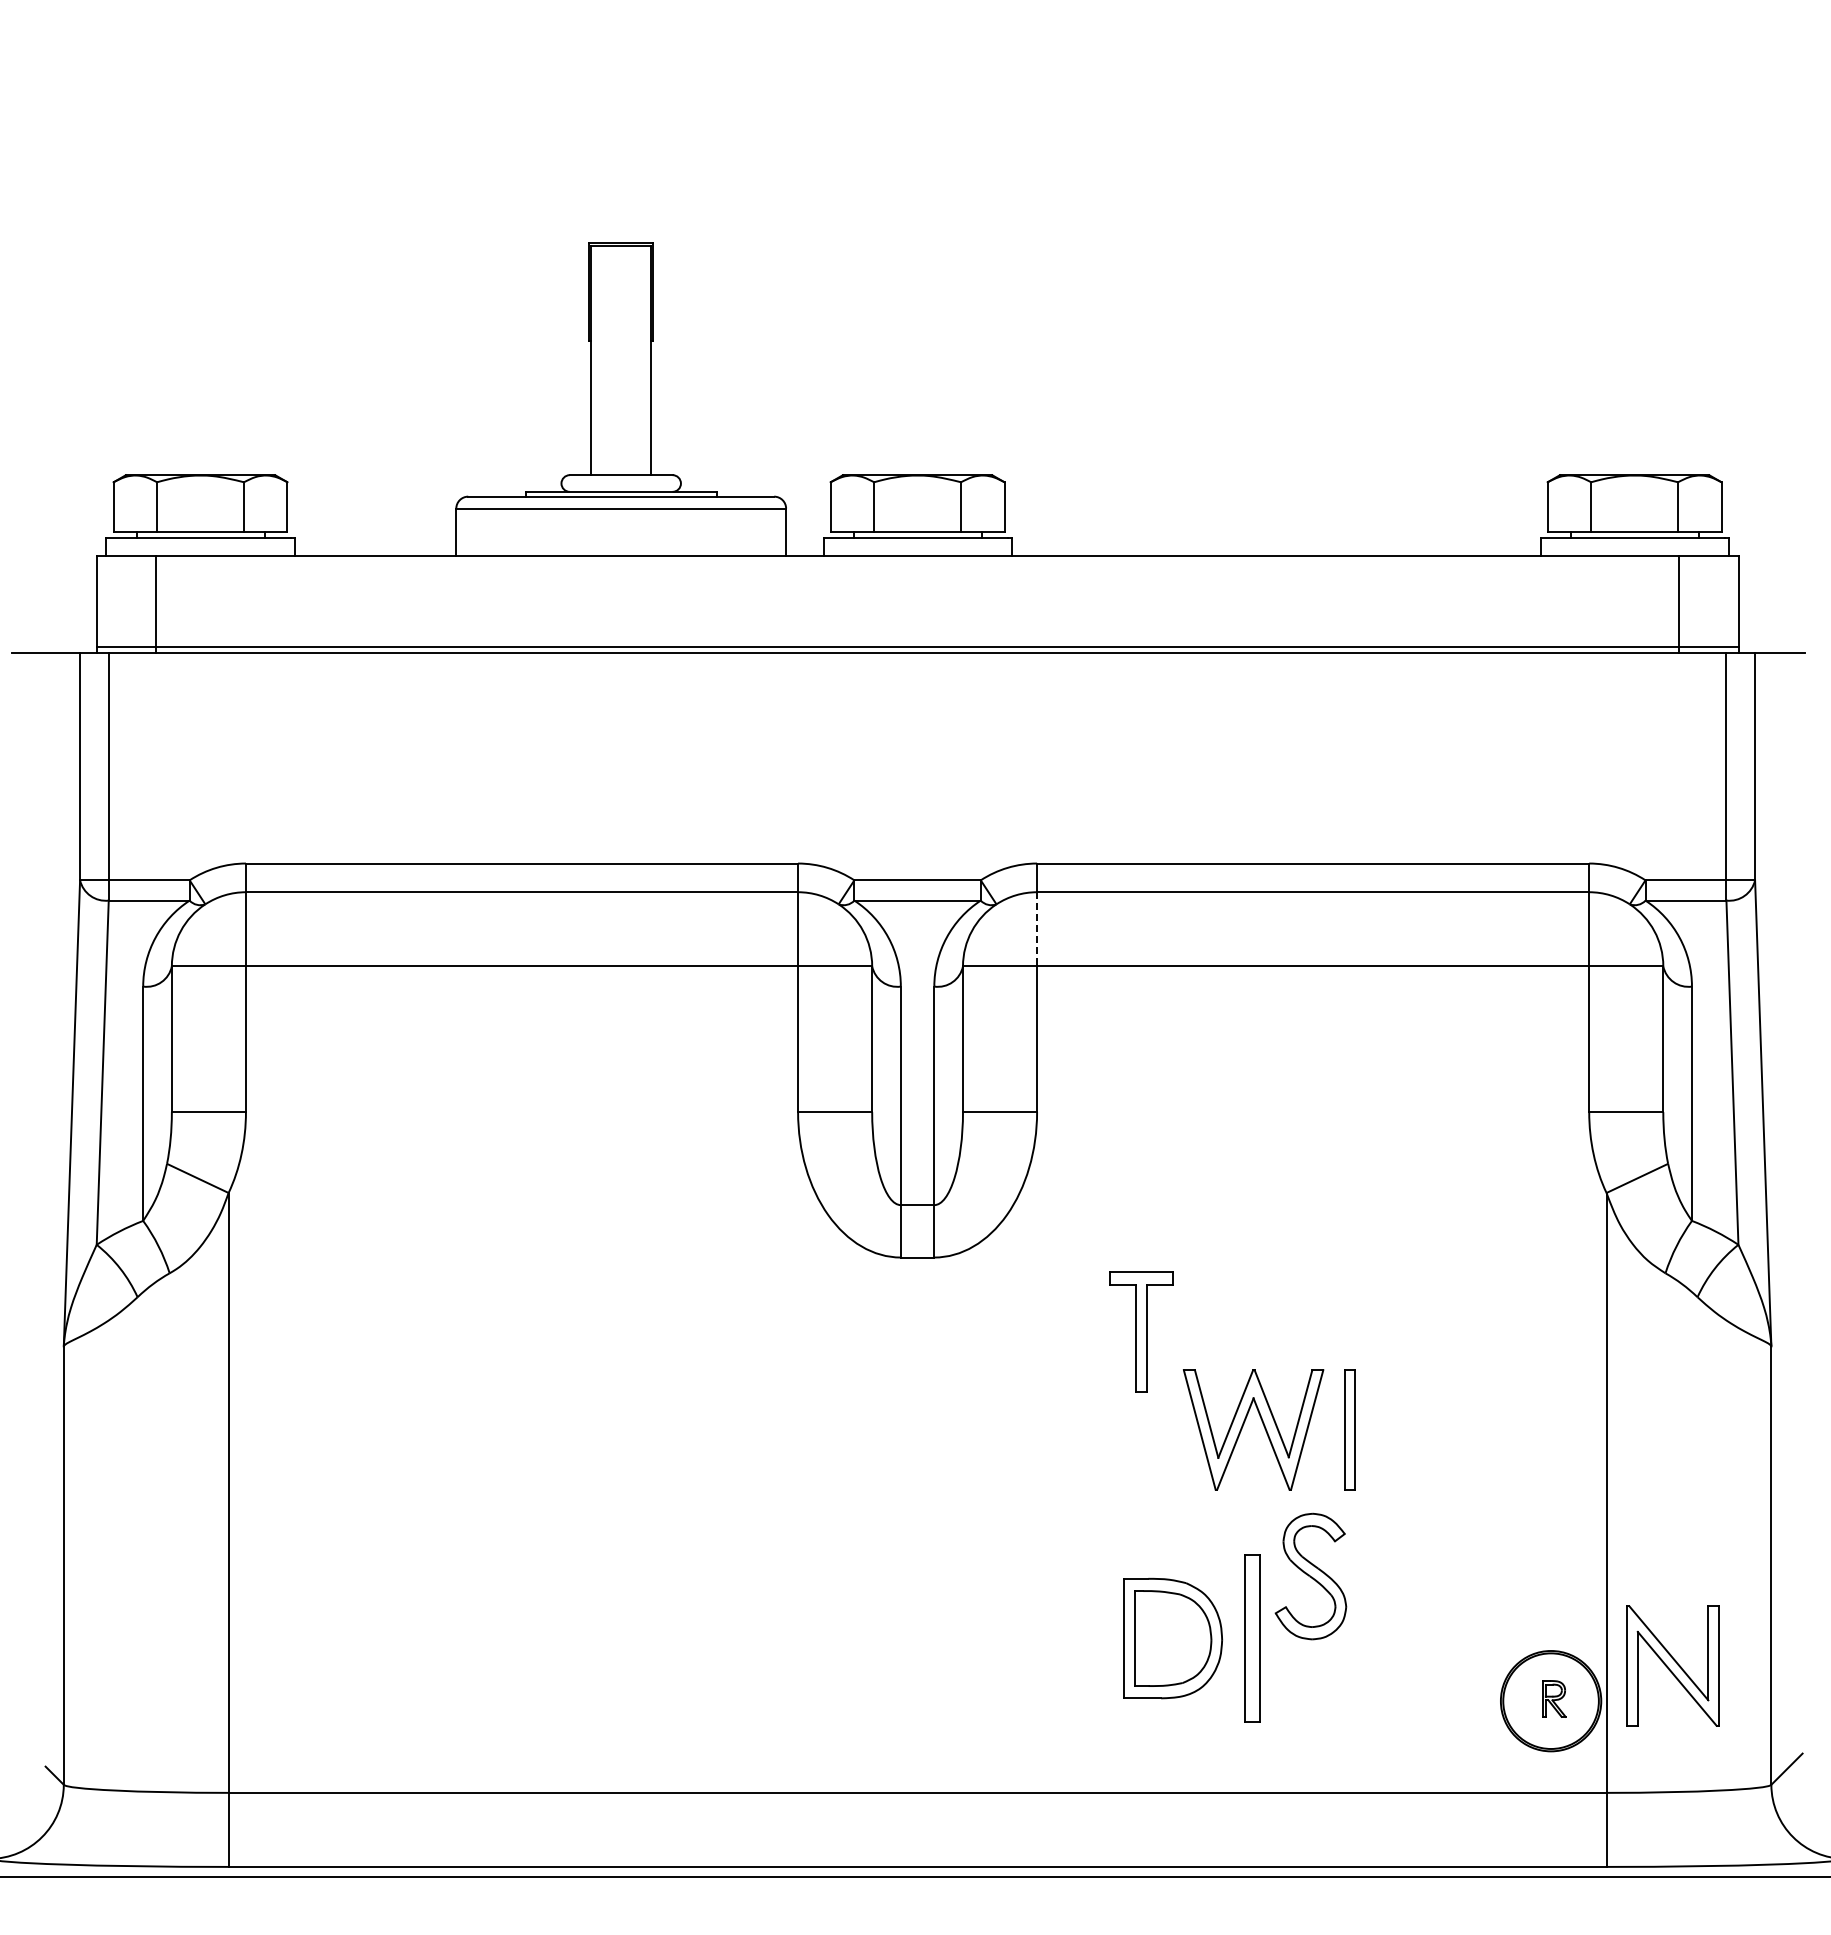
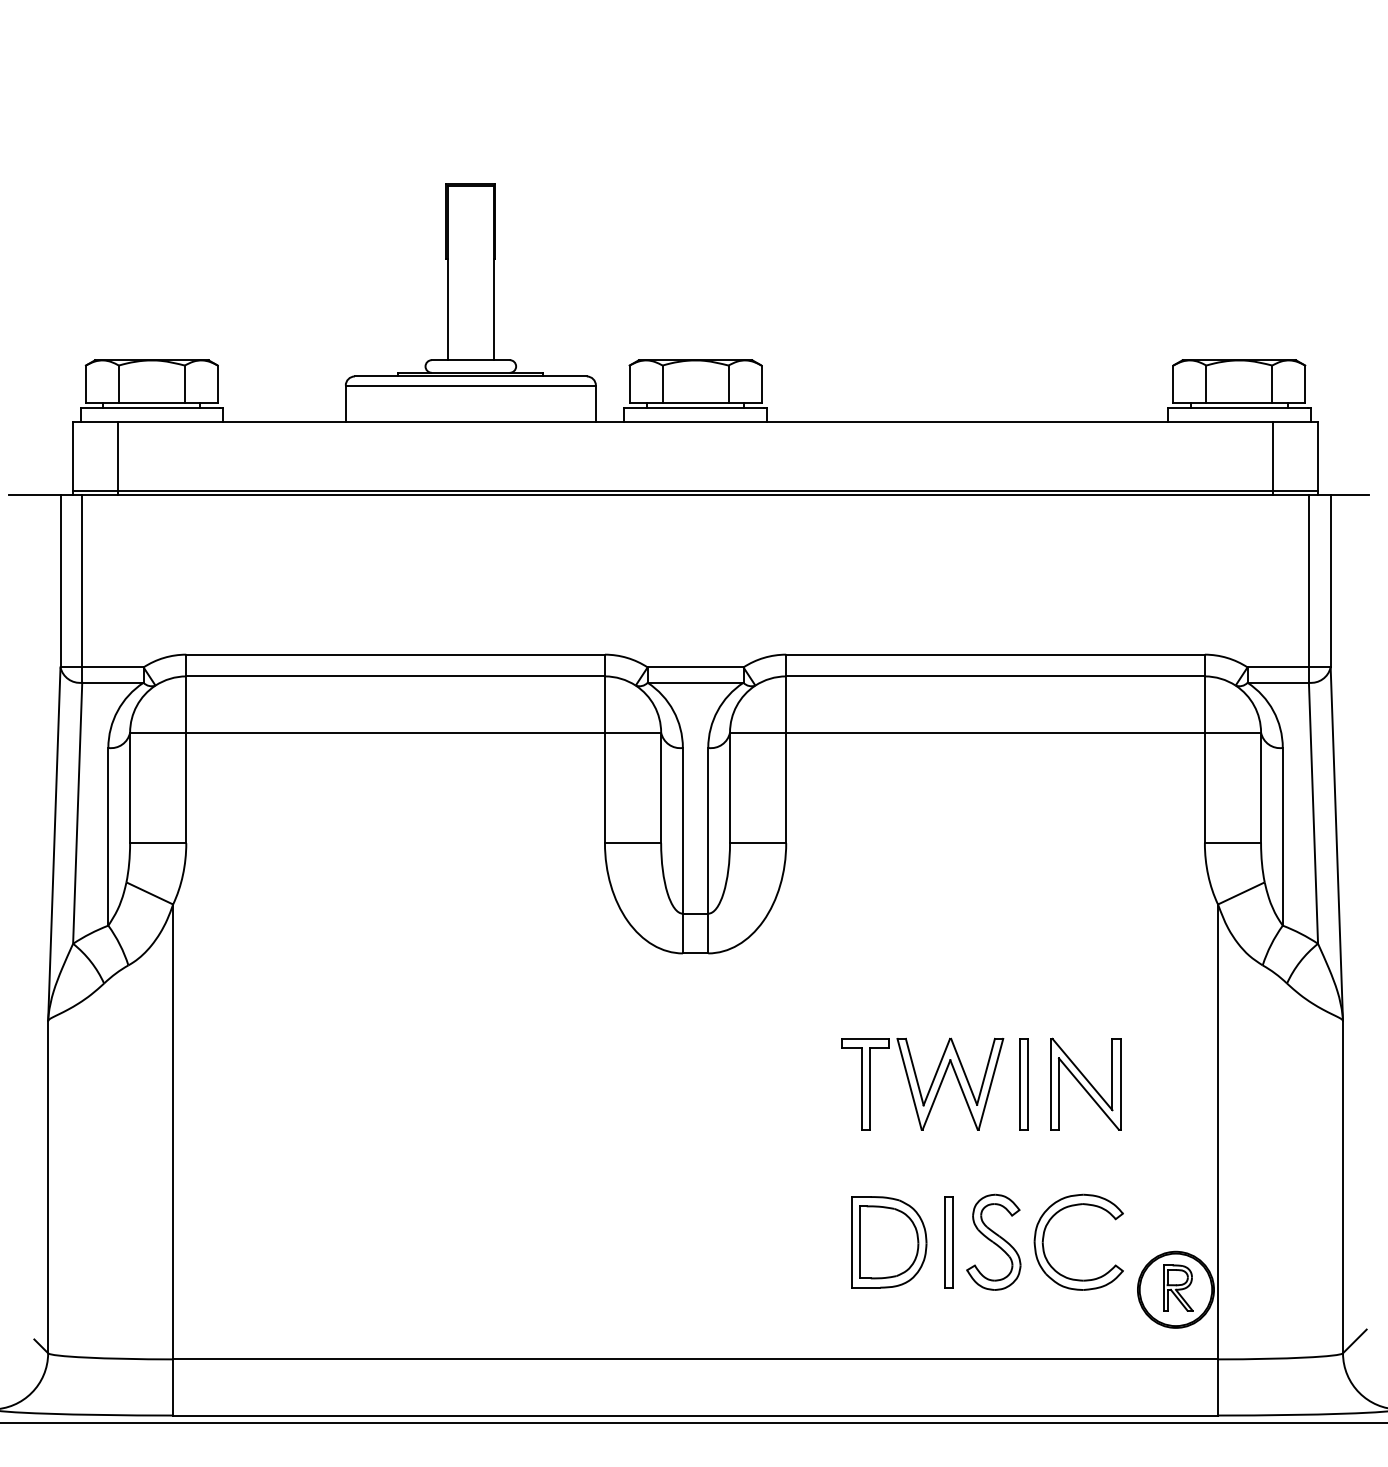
line: (1037, 929) -> (786, 704), dashed -> solid
part: (1141, 1331) -> (865, 1083), moved
part: (1310, 1576) -> (993, 1242), moved
part: (1377, 1631) -> (1044, 1237), added
part: (1251, 1638) -> (948, 1242), size x0.71
part: (1672, 1665) -> (1085, 1083), moved
part: (1554, 1698) -> (1178, 1287), size x1.67

